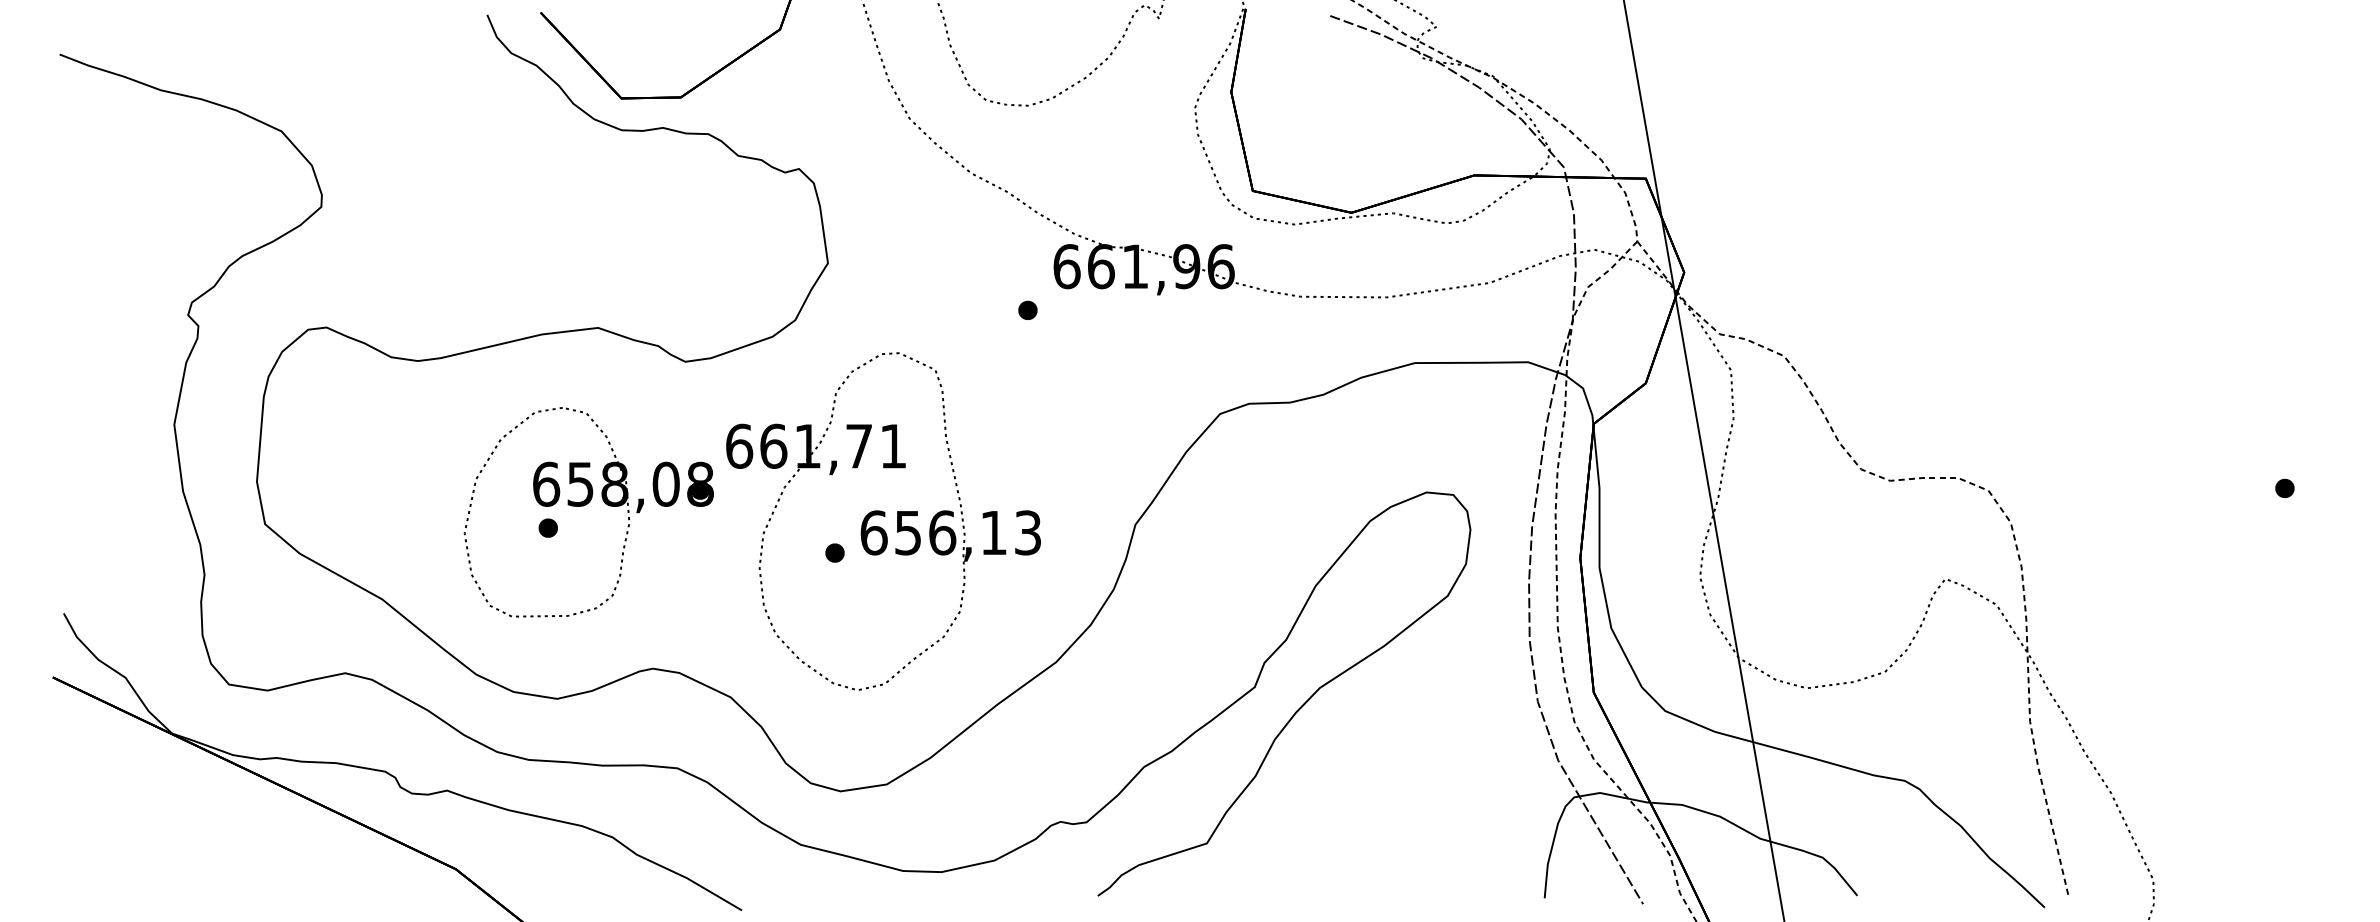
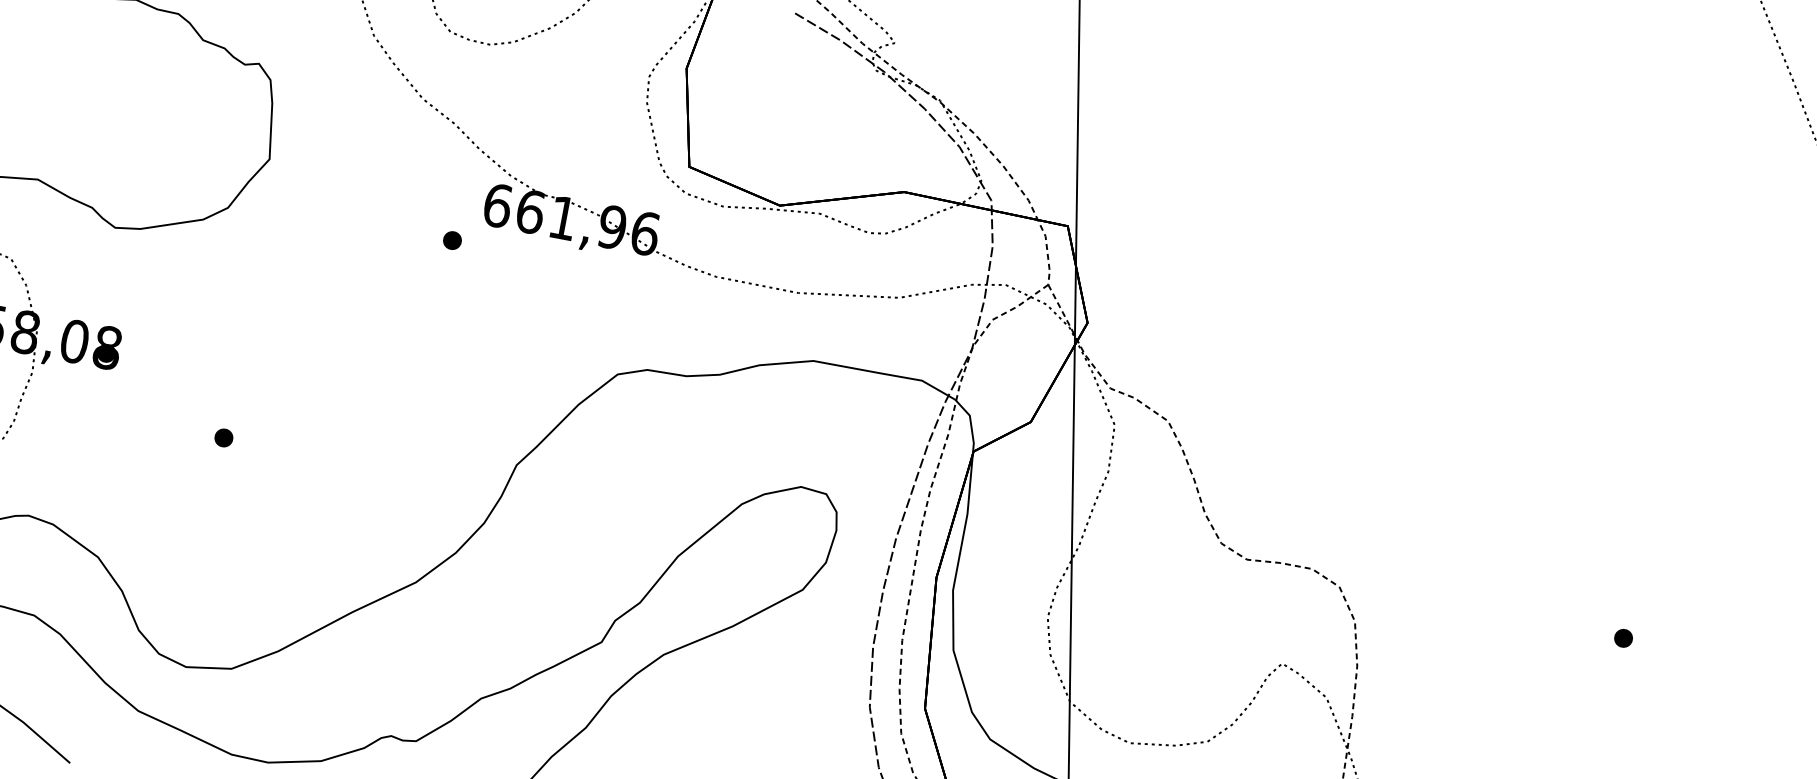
part: (883, 521) -> (276, 416), removed

